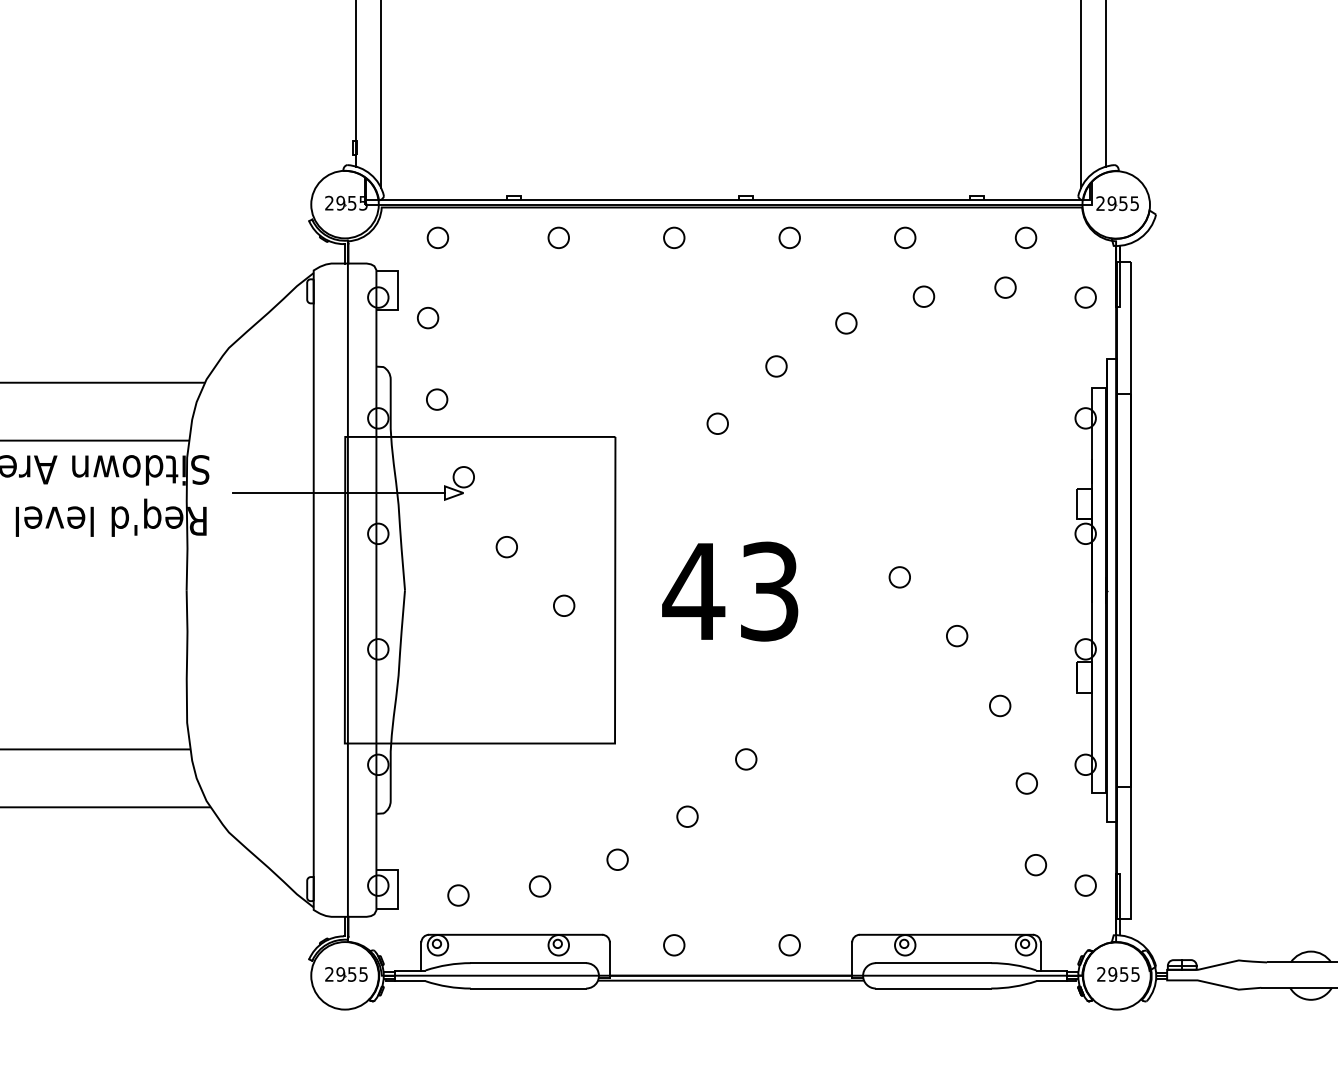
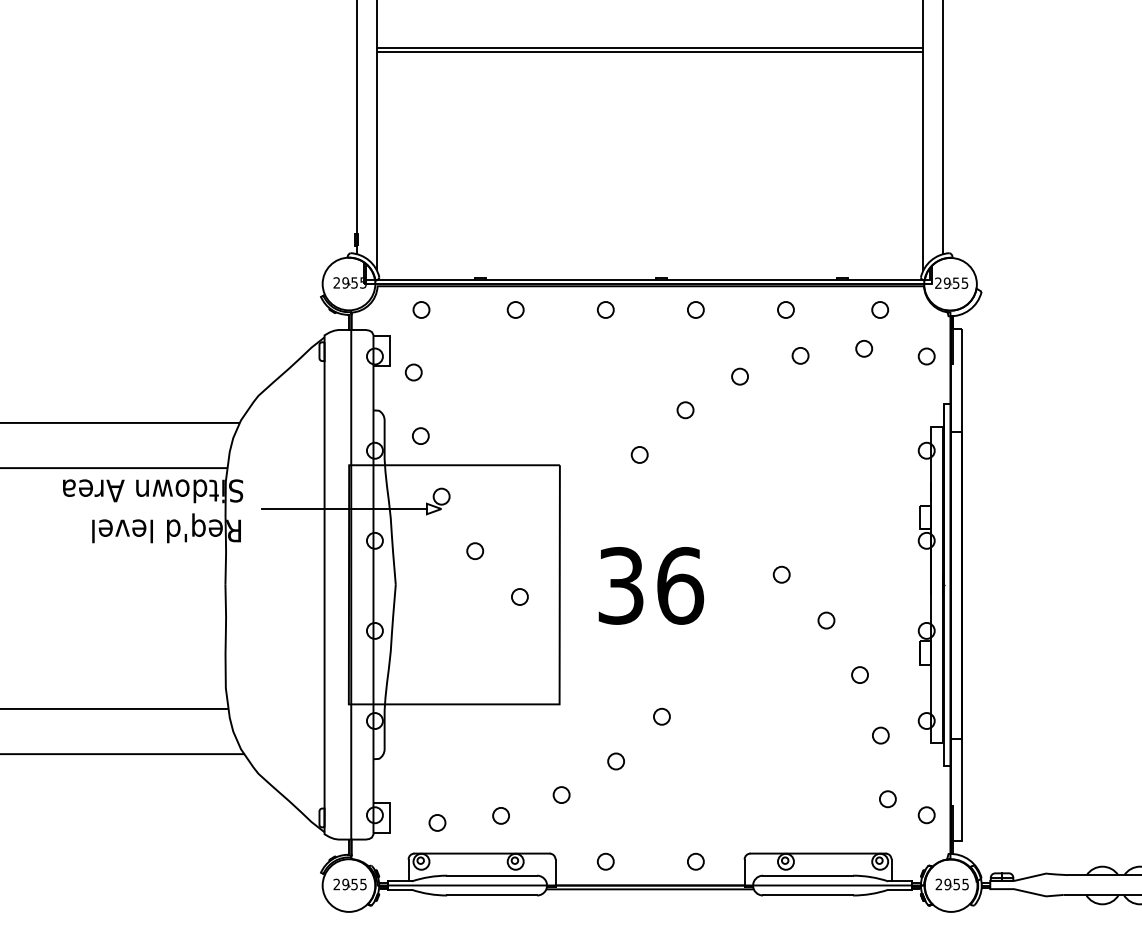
text: (731, 591) -> (650, 585), 43 -> 36

